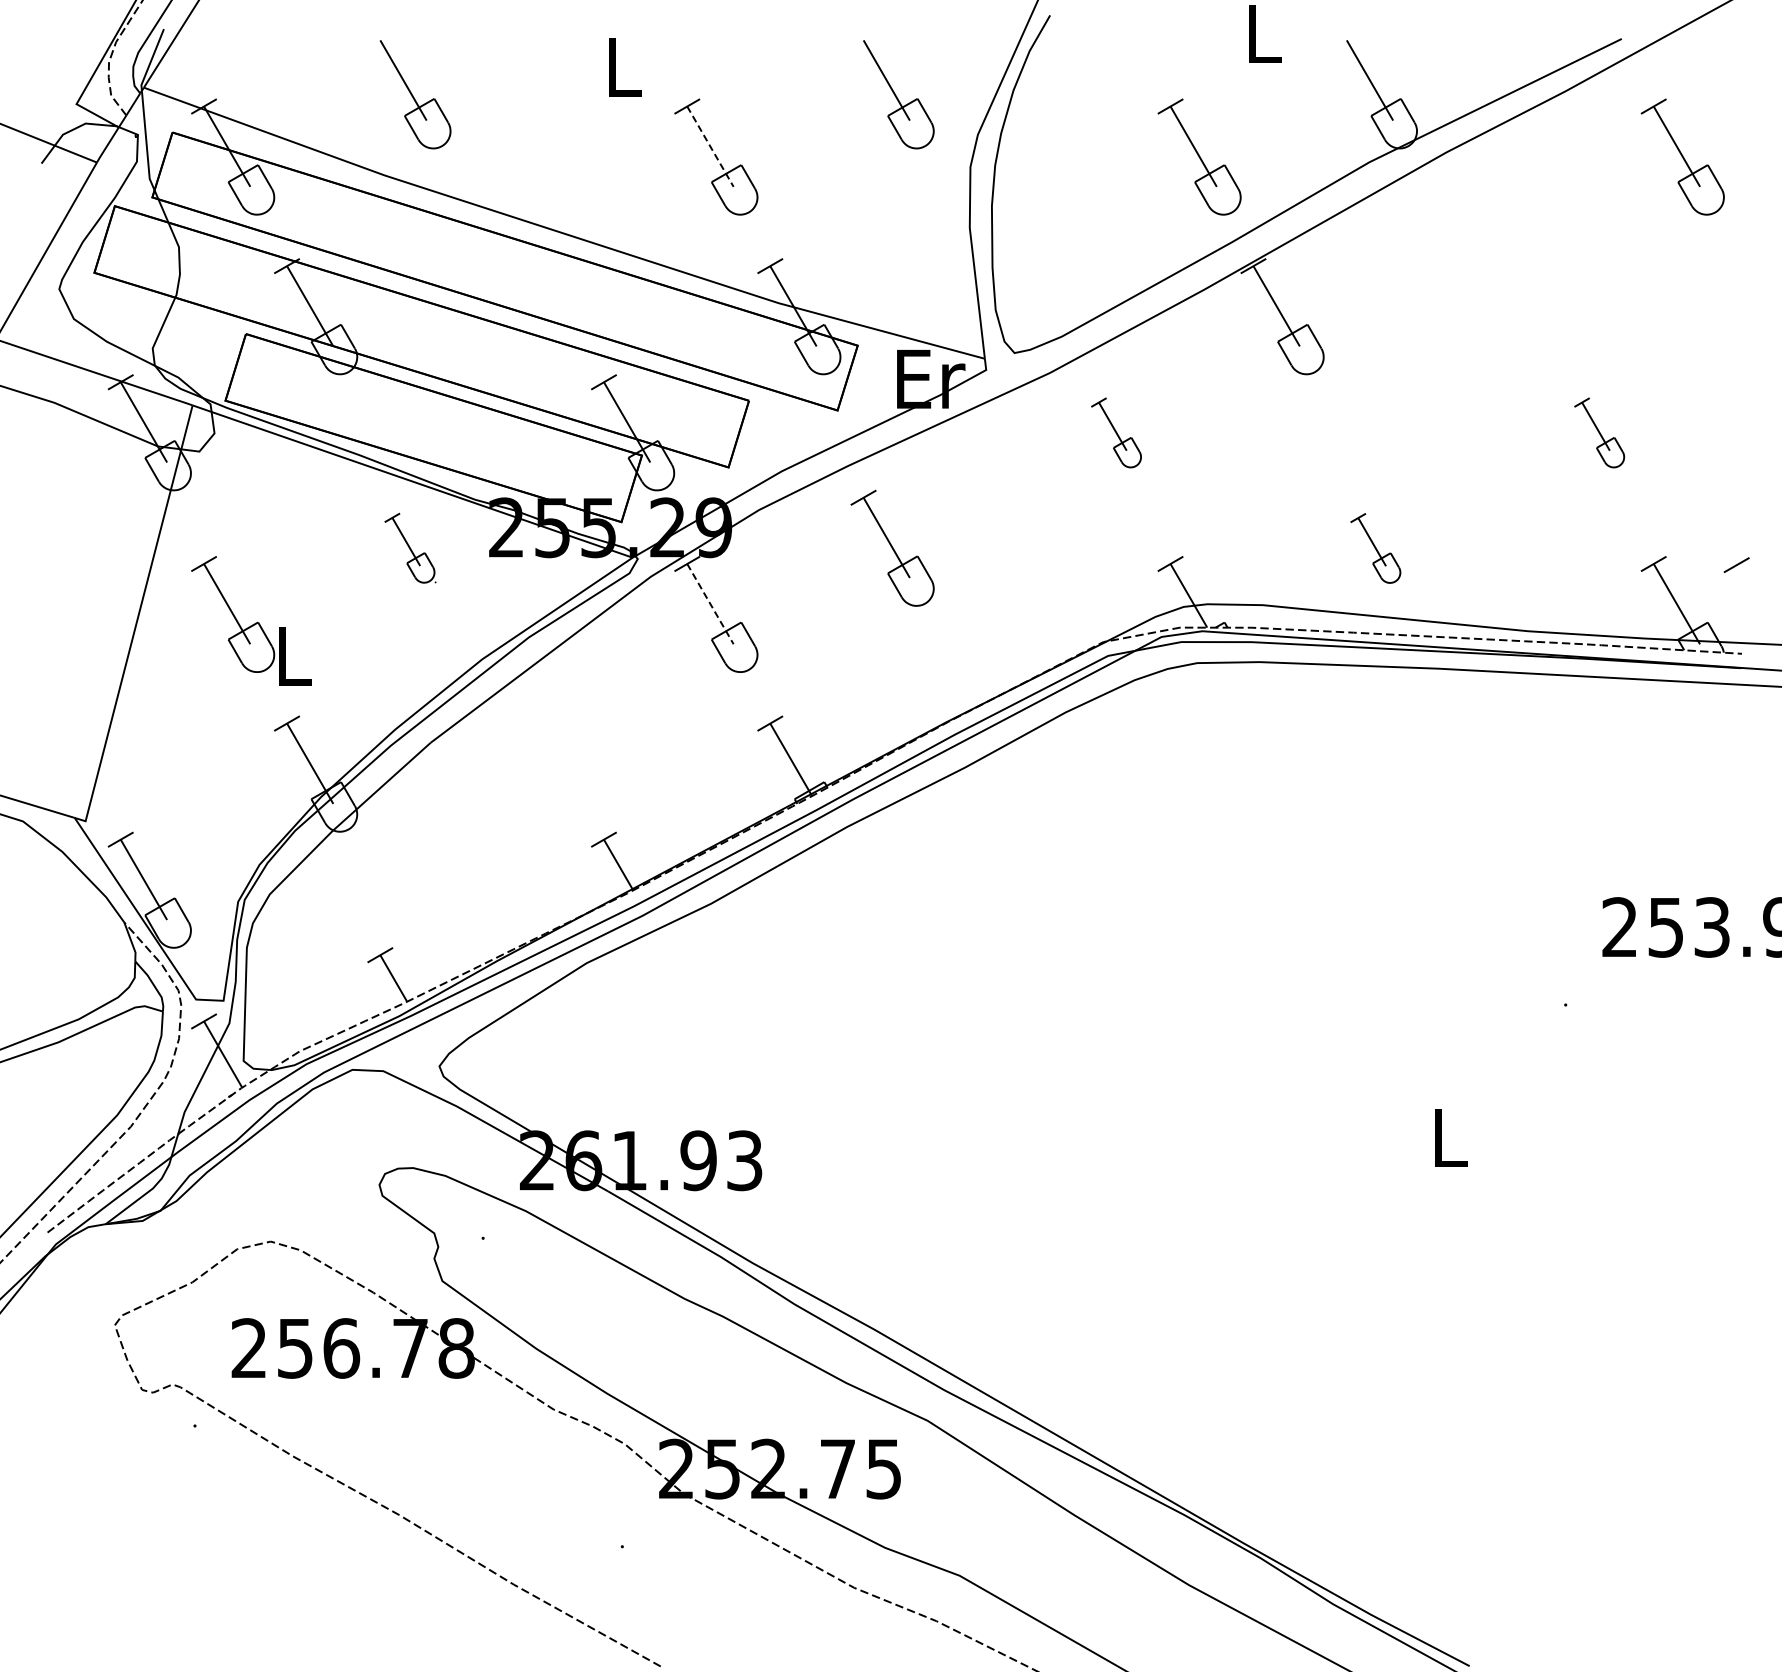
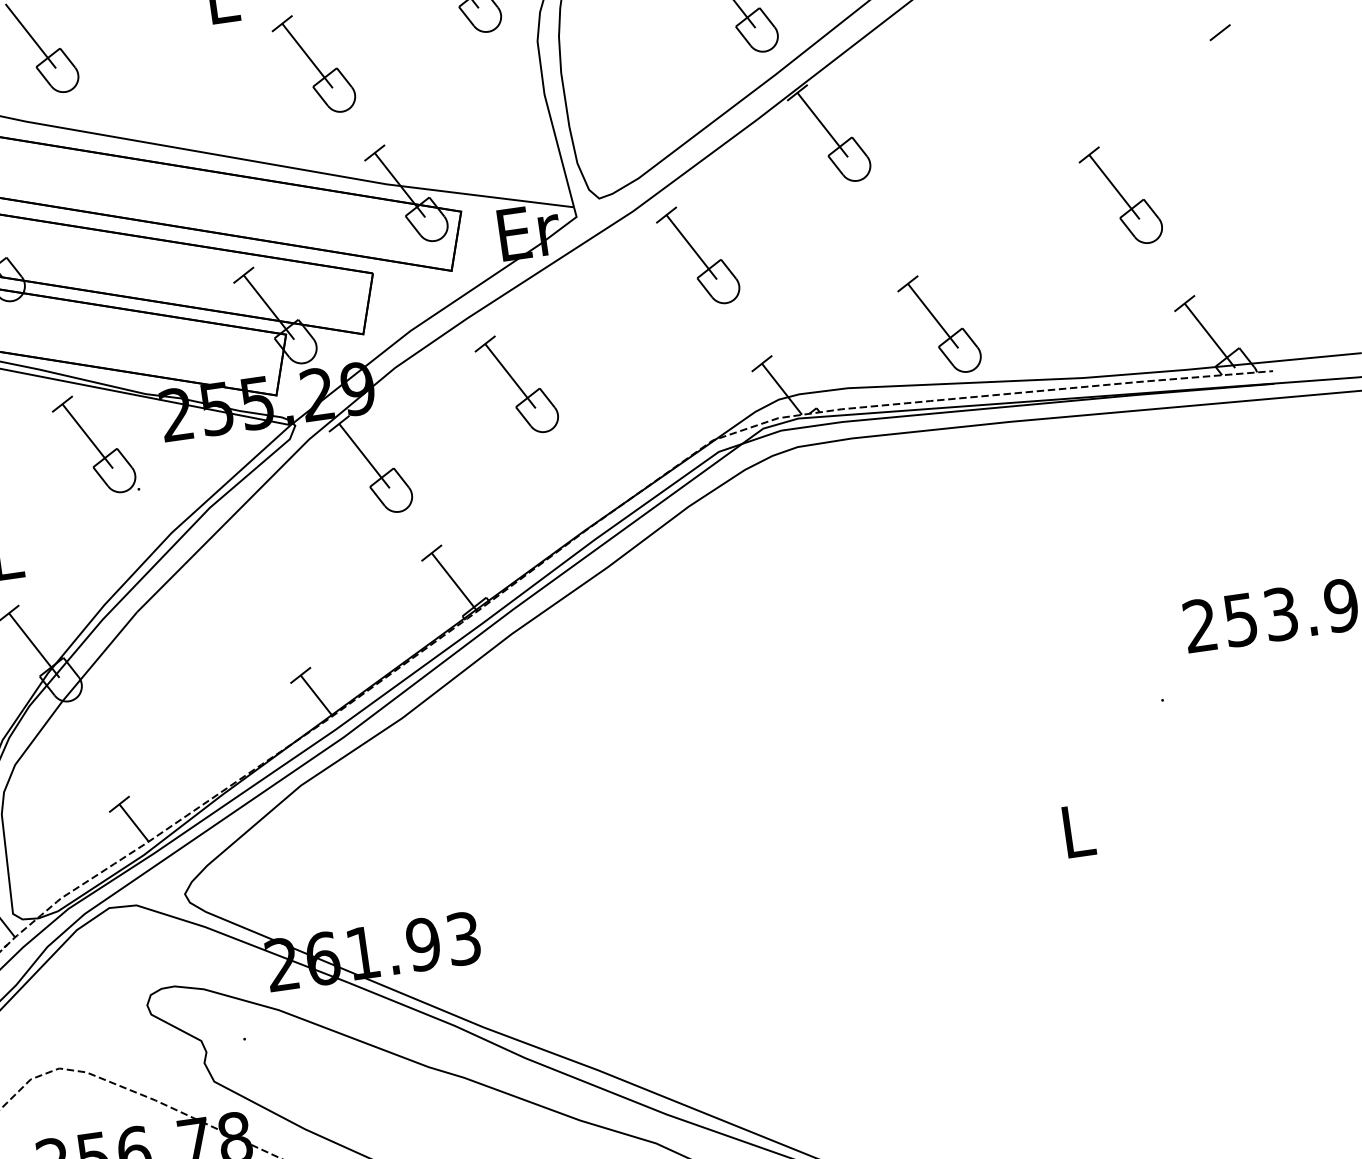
line: (710, 147) -> (307, 56), dashed -> solid
part: (1116, 432) -> (698, 255), size x1.67
part: (1599, 432) -> (1120, 195), size x1.67
part: (410, 547) -> (95, 443), size x1.67
part: (1375, 548) -> (939, 324), size x1.67
line: (1736, 565) -> (1220, 33), moved
line: (710, 604) -> (364, 456), dashed -> solid

